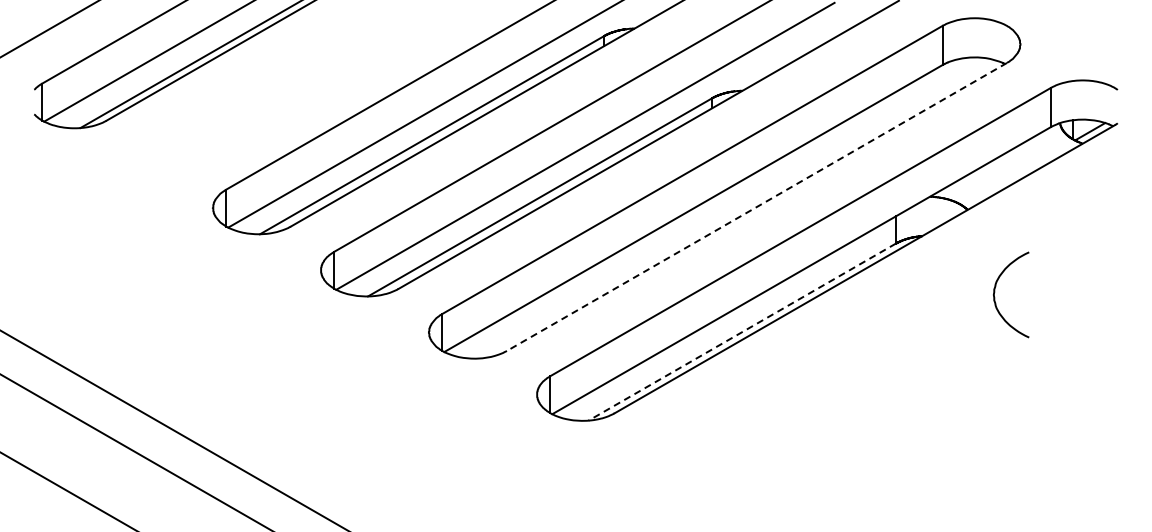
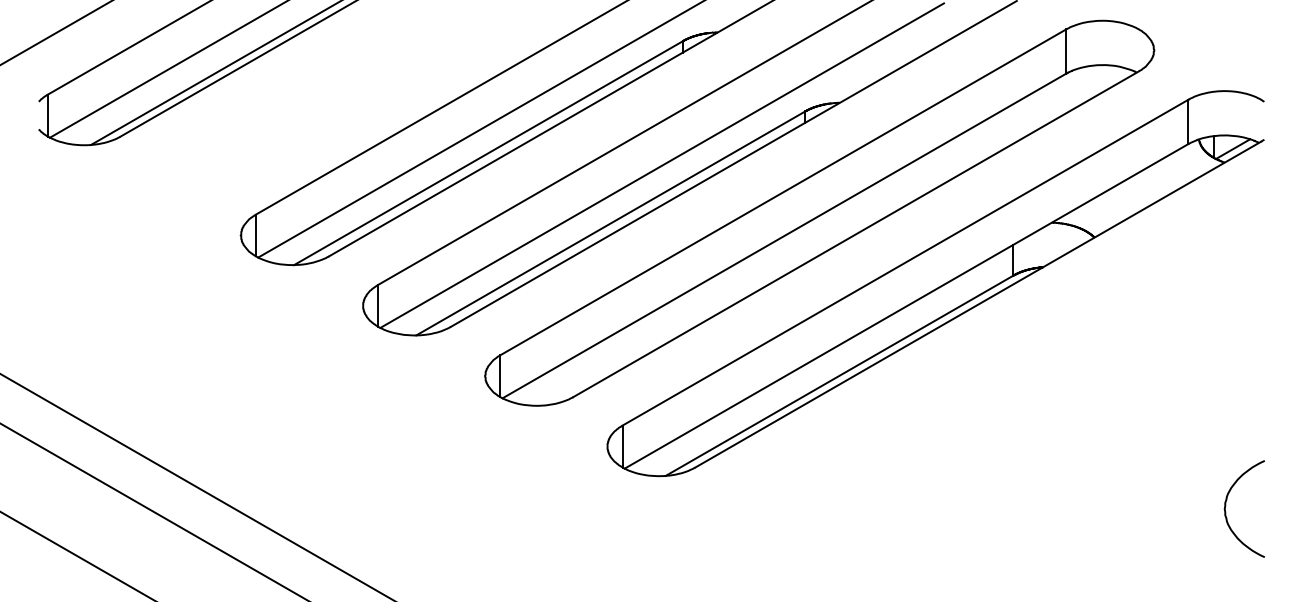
line: (756, 207) -> (855, 234), dashed -> solid
curve: (995, 292) -> (1226, 506), moved
line: (741, 332) -> (838, 376), dashed -> solid

